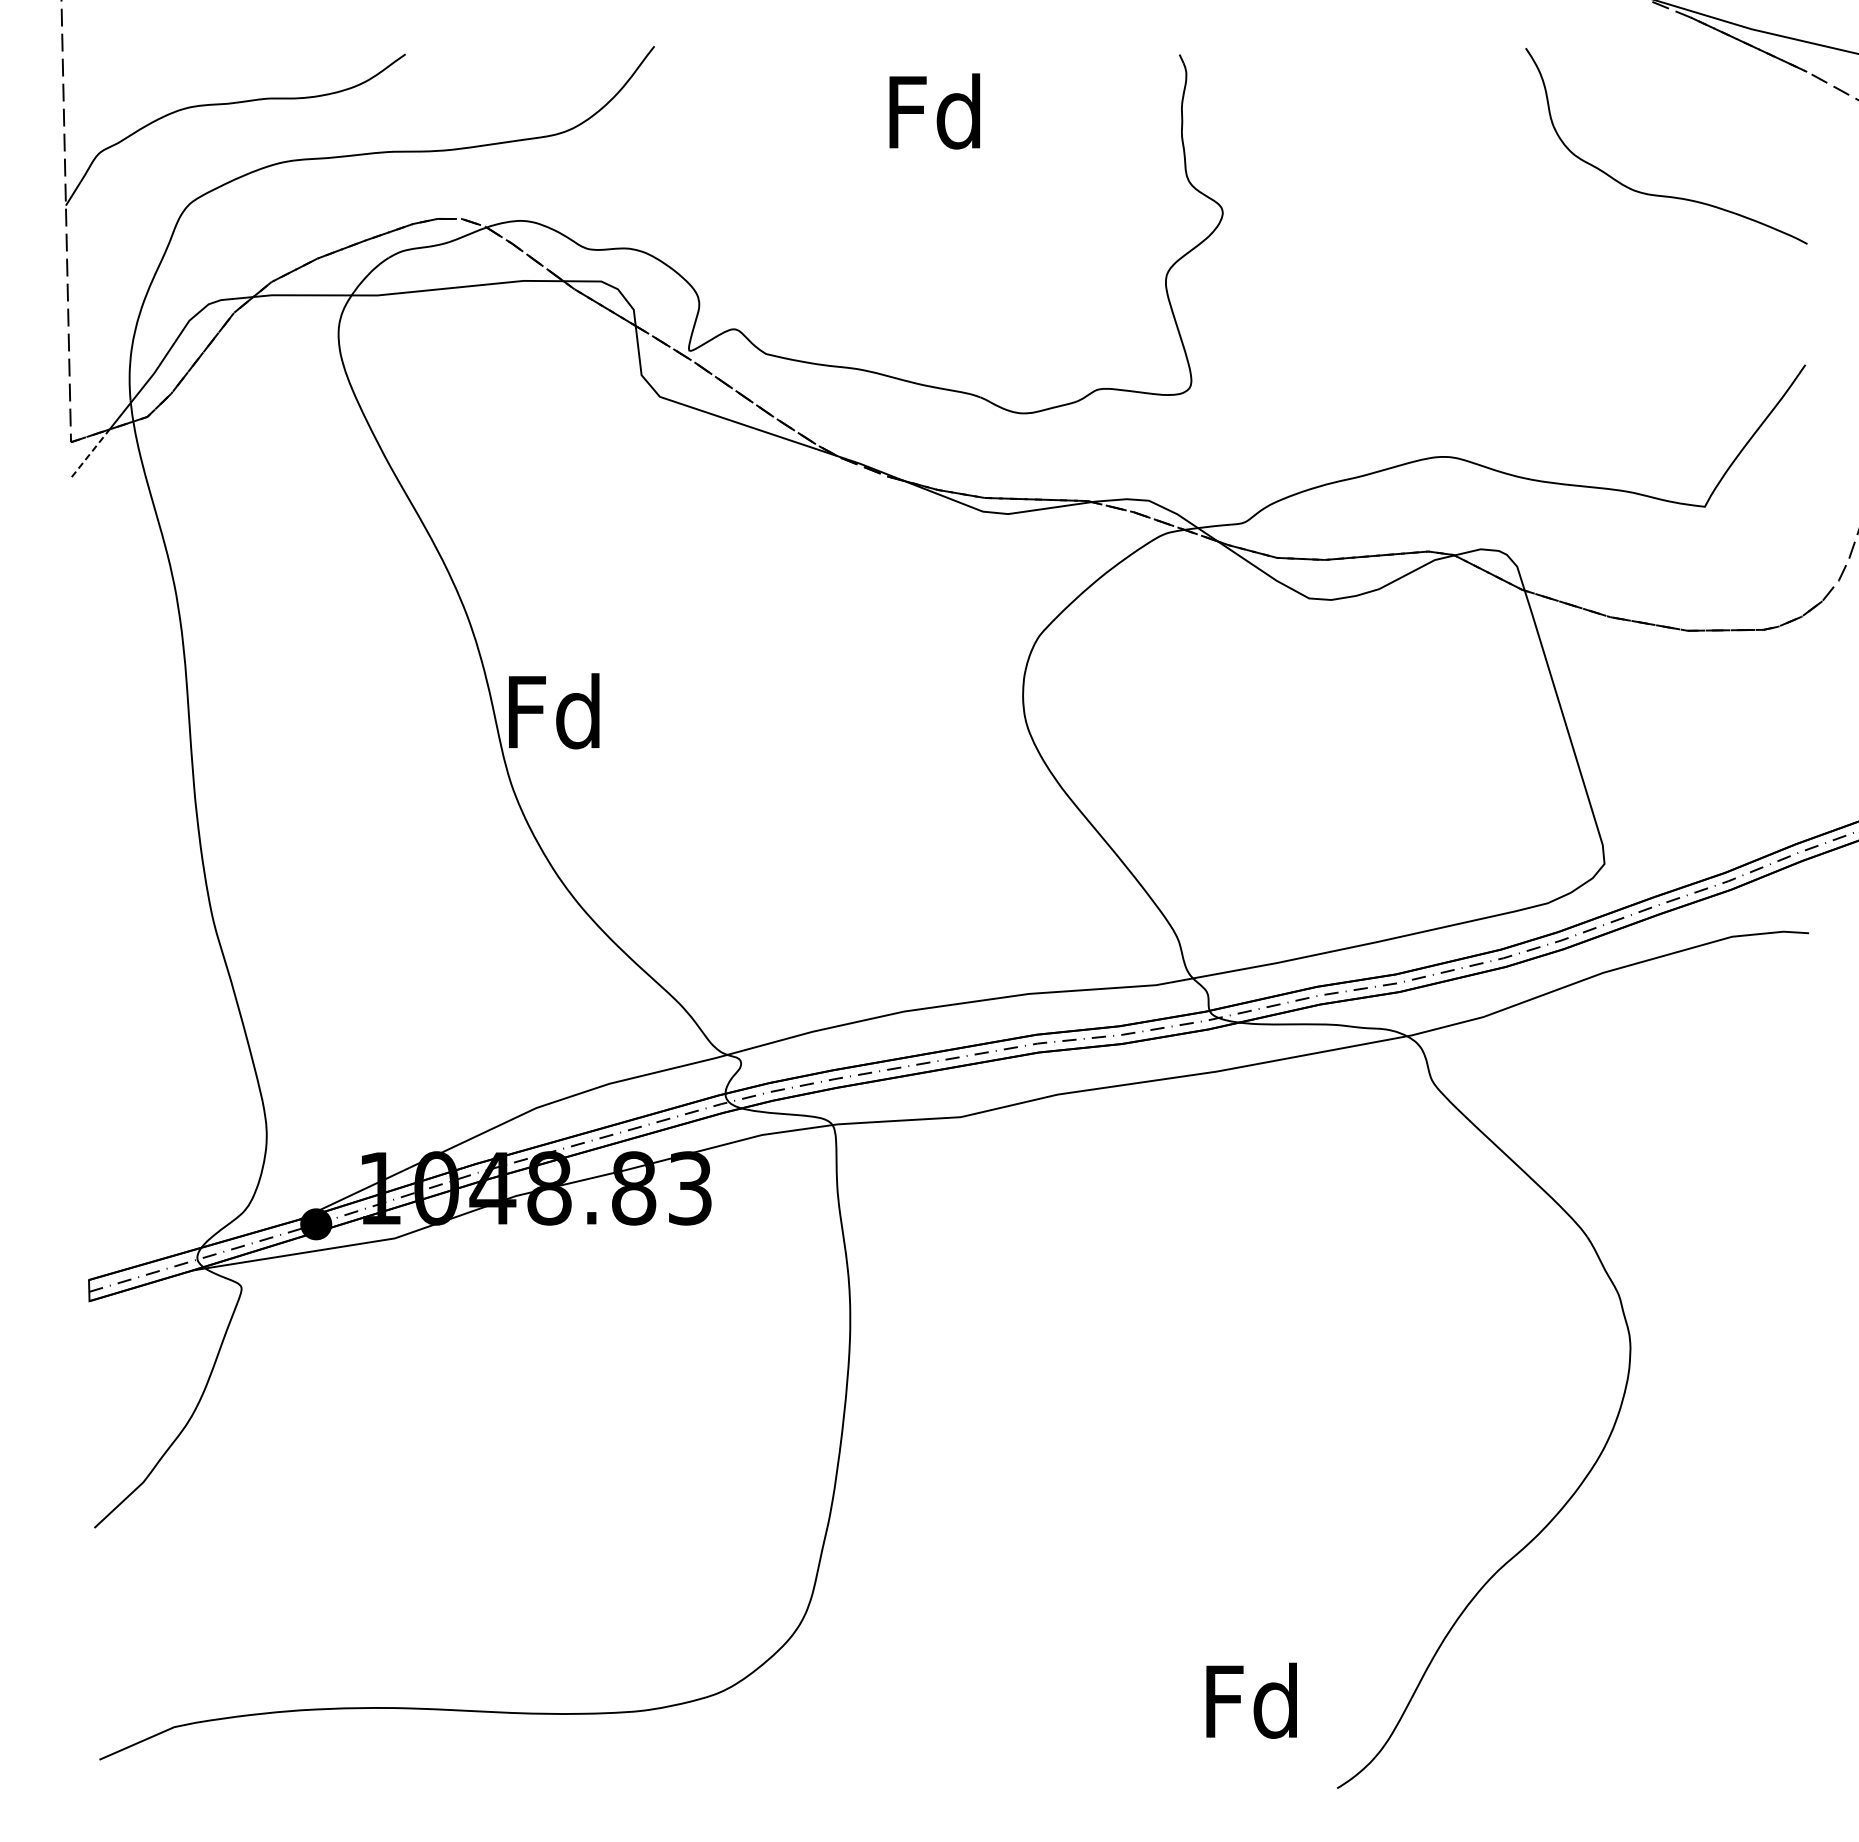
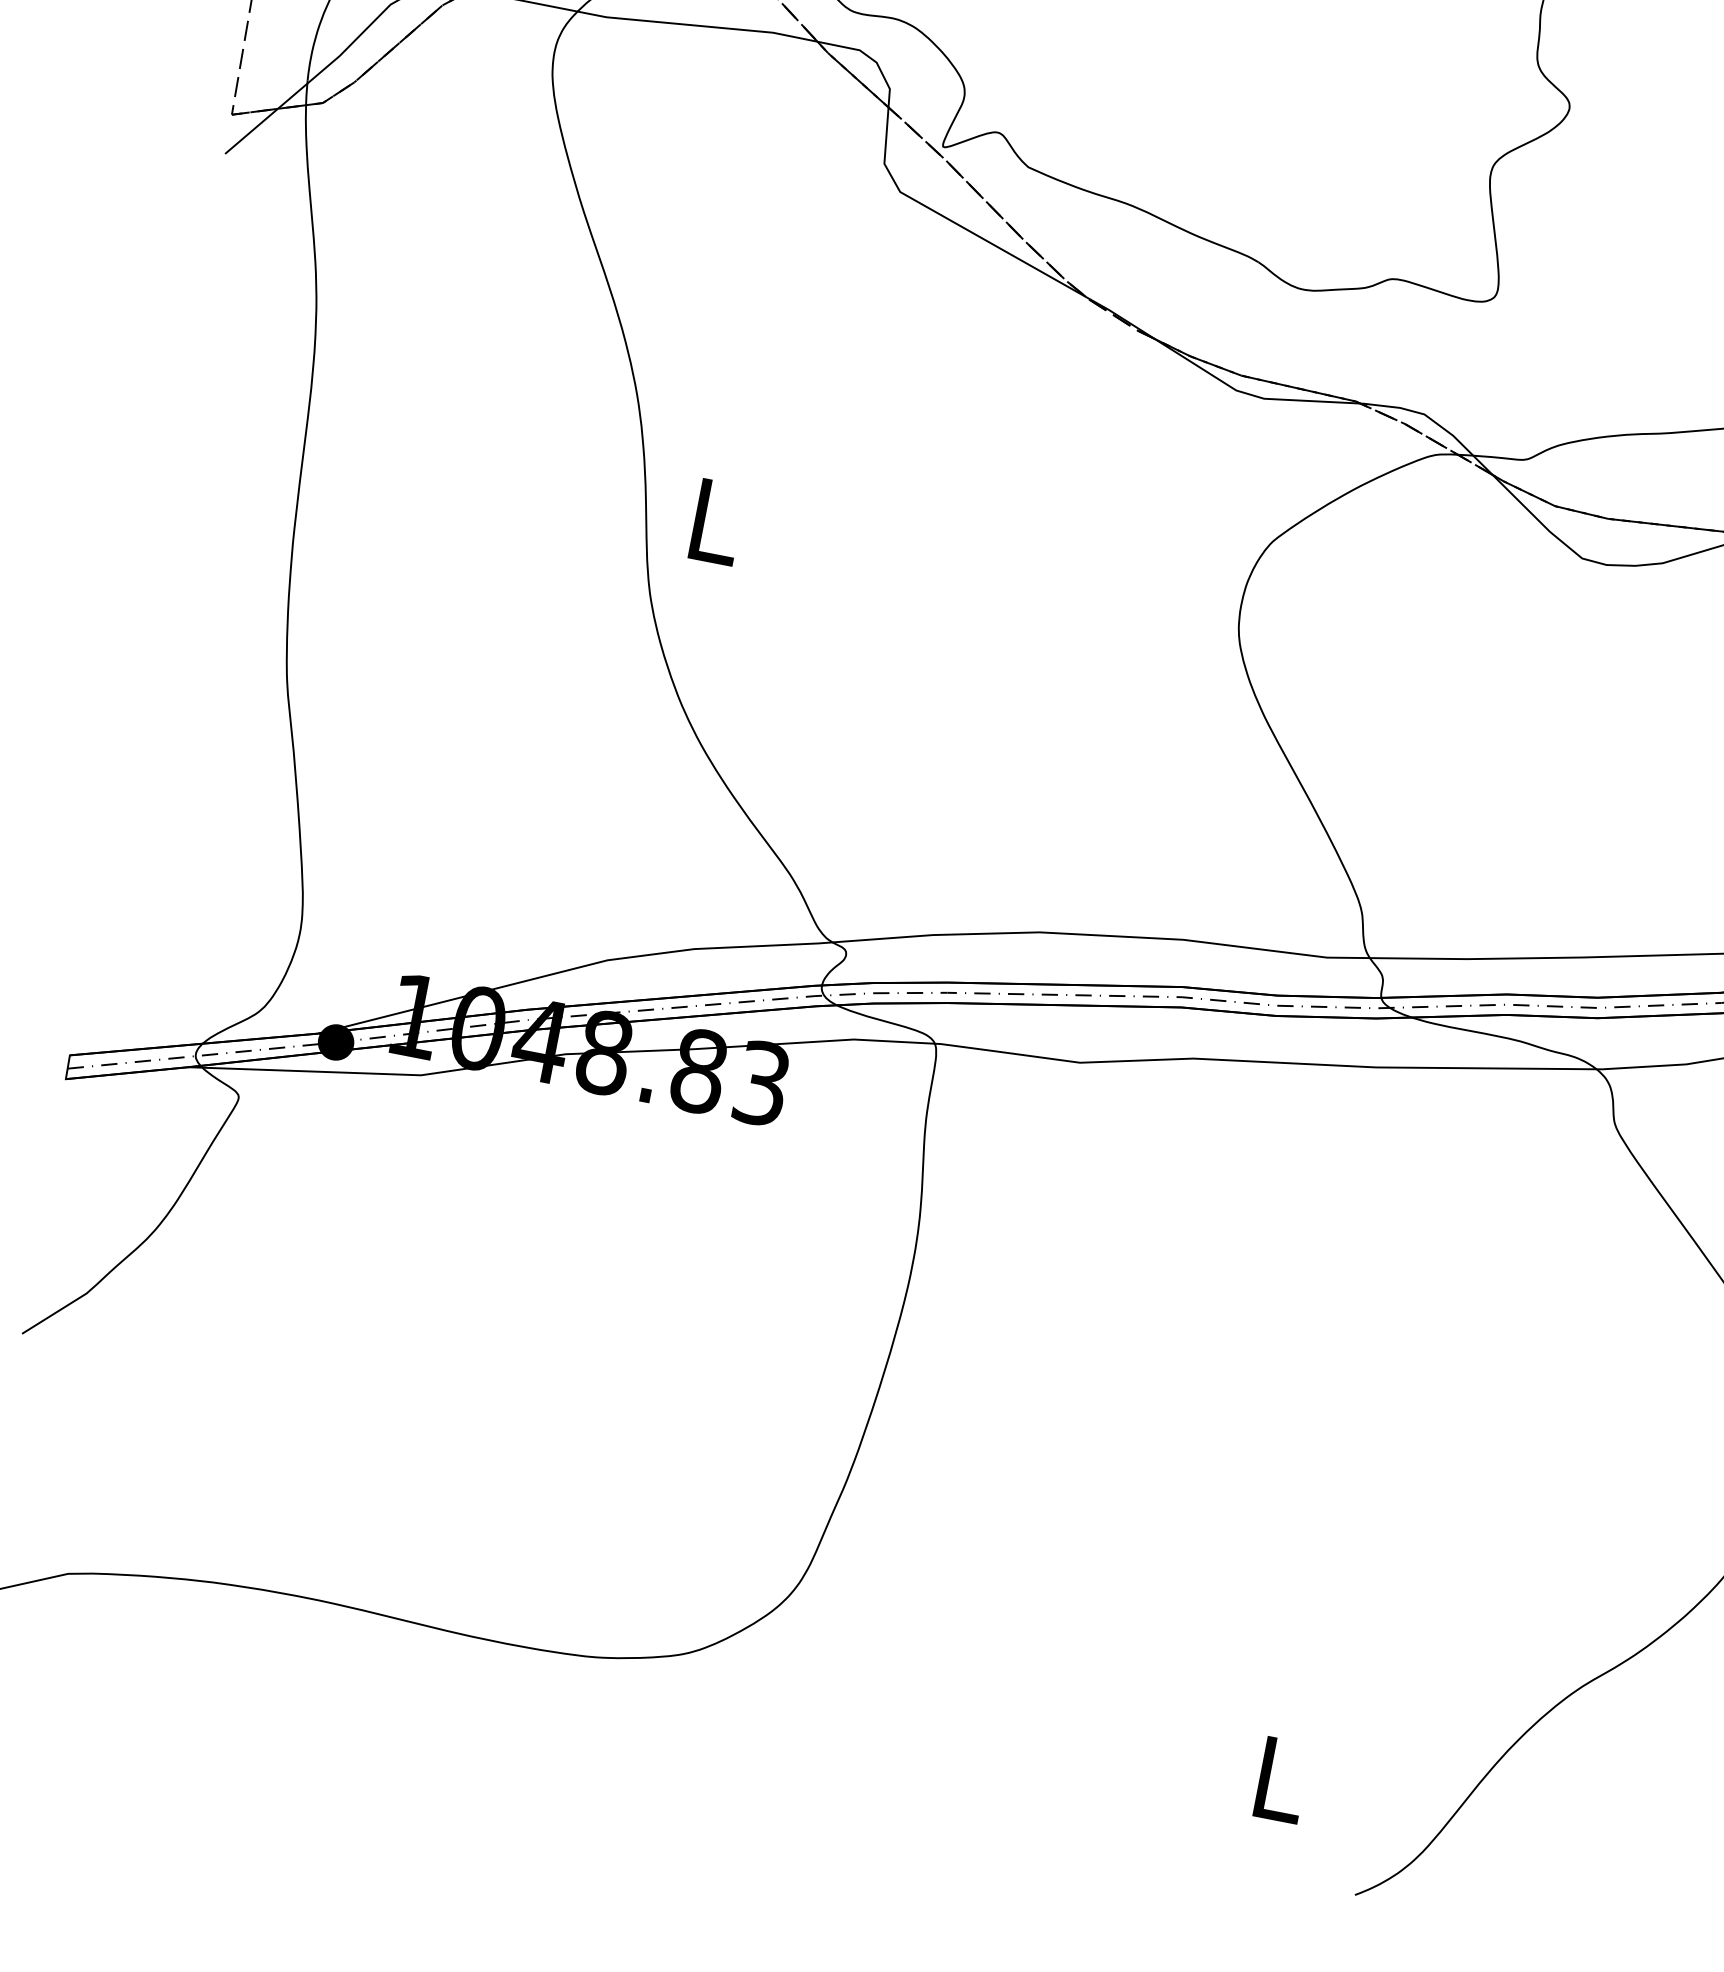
line: (91, 452) -> (252, 130), dashed -> solid
text: (554, 711) -> (713, 520), Fd -> L
text: (1251, 1700) -> (1278, 1778), Fd -> L

